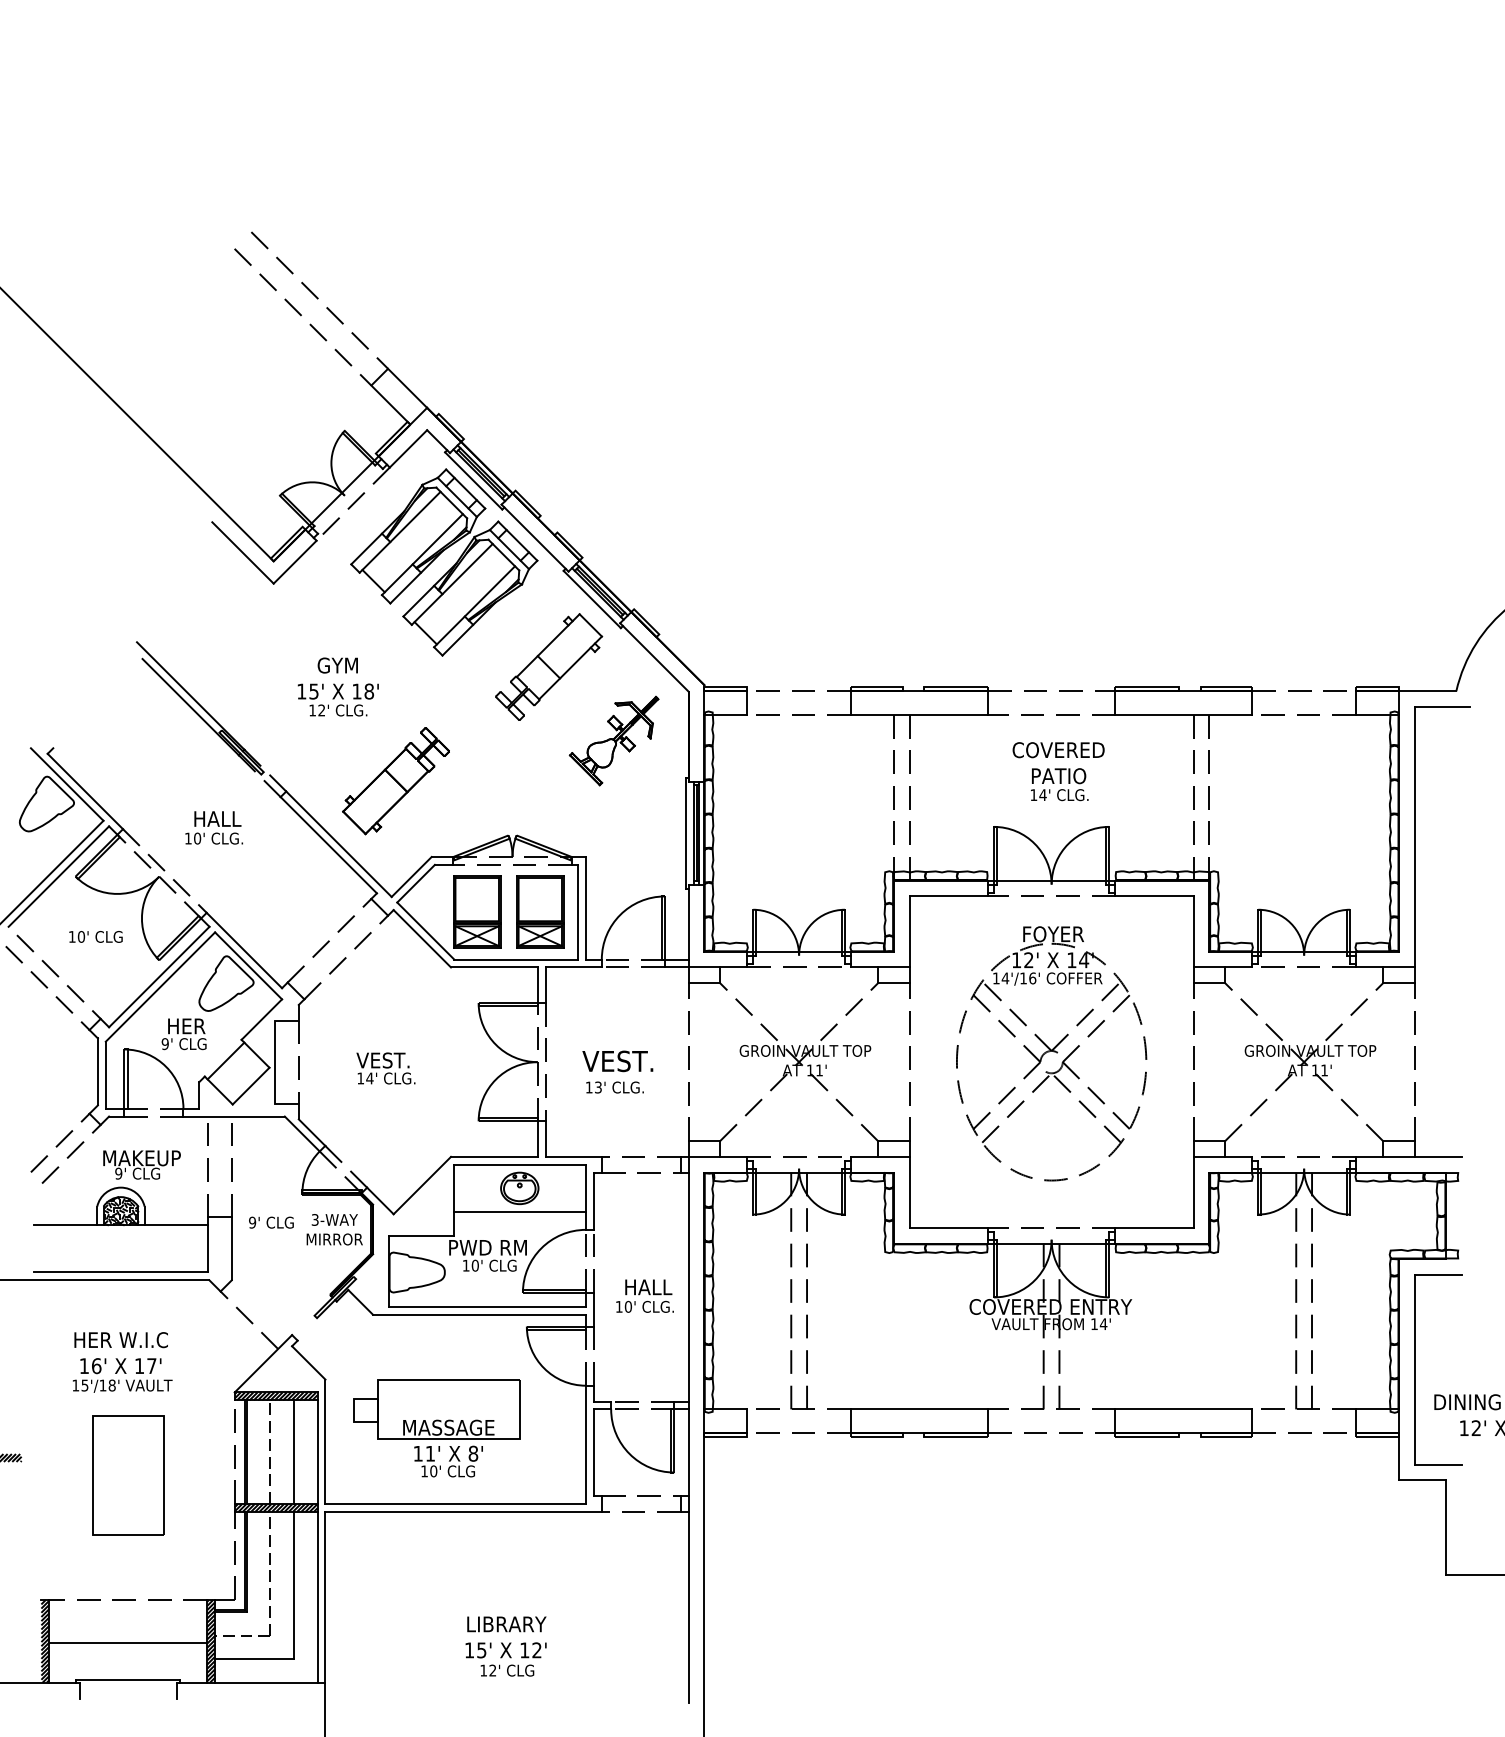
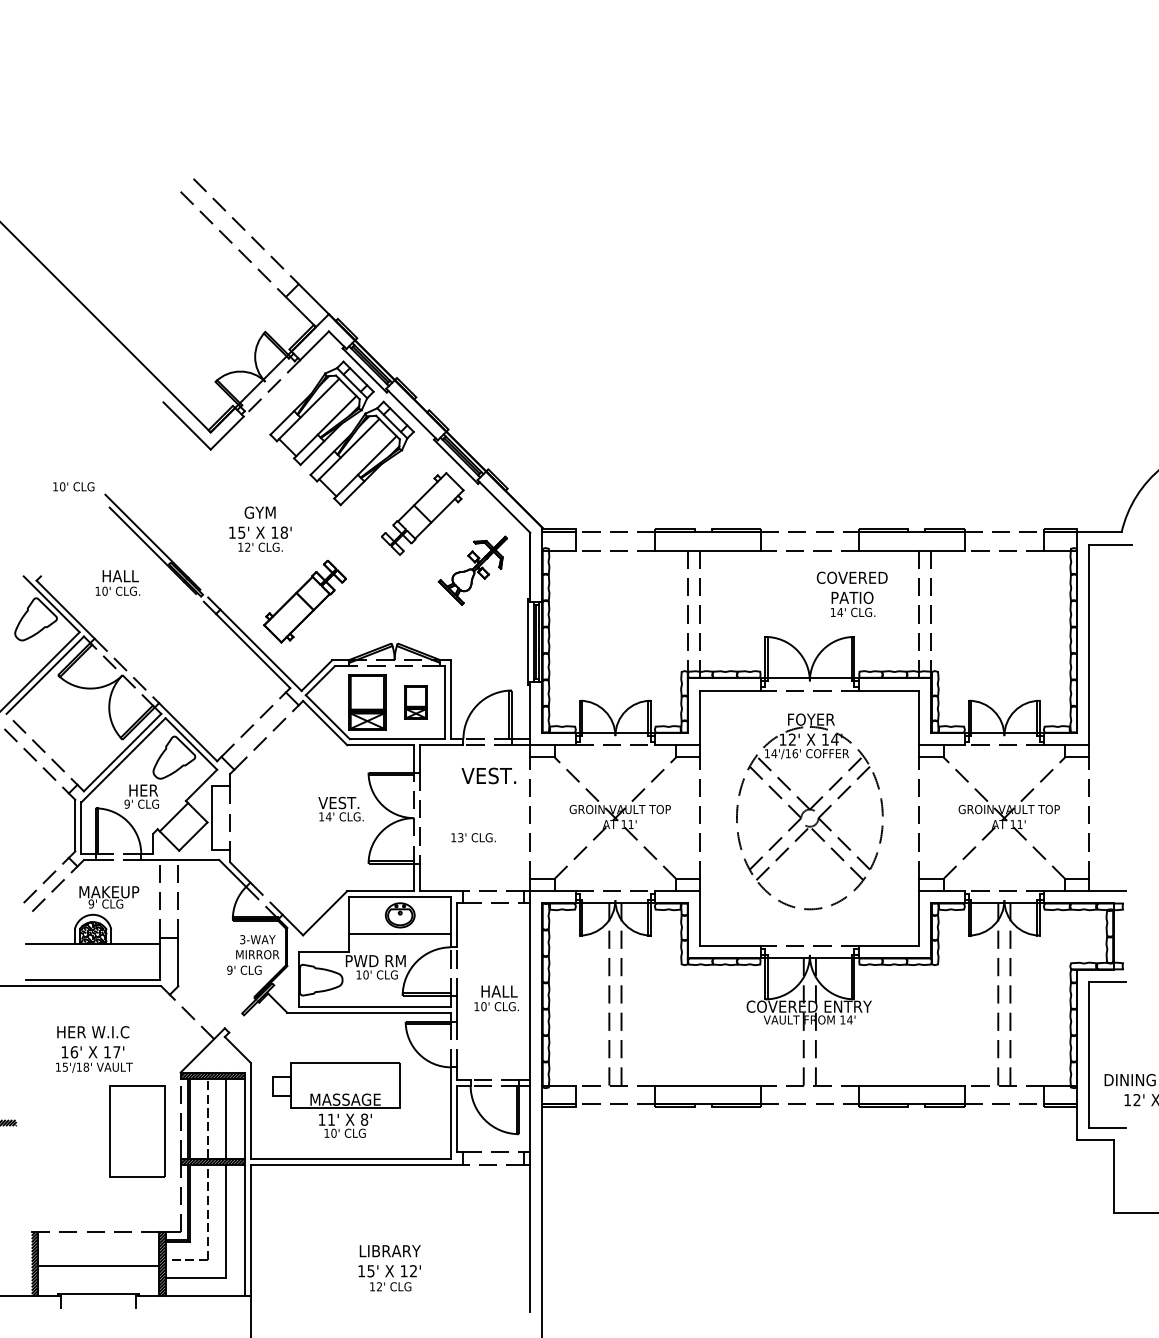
text: (1058, 771) -> (852, 594), moved
text: (213, 827) -> (117, 582), moved
part: (540, 911) -> (416, 702), size x0.6
text: (95, 936) -> (73, 486), moved
text: (617, 1061) -> (488, 776), moved
text: (385, 1068) -> (340, 809), moved
text: (271, 1222) -> (244, 970), moved
part: (128, 1475) -> (137, 1131), moved

